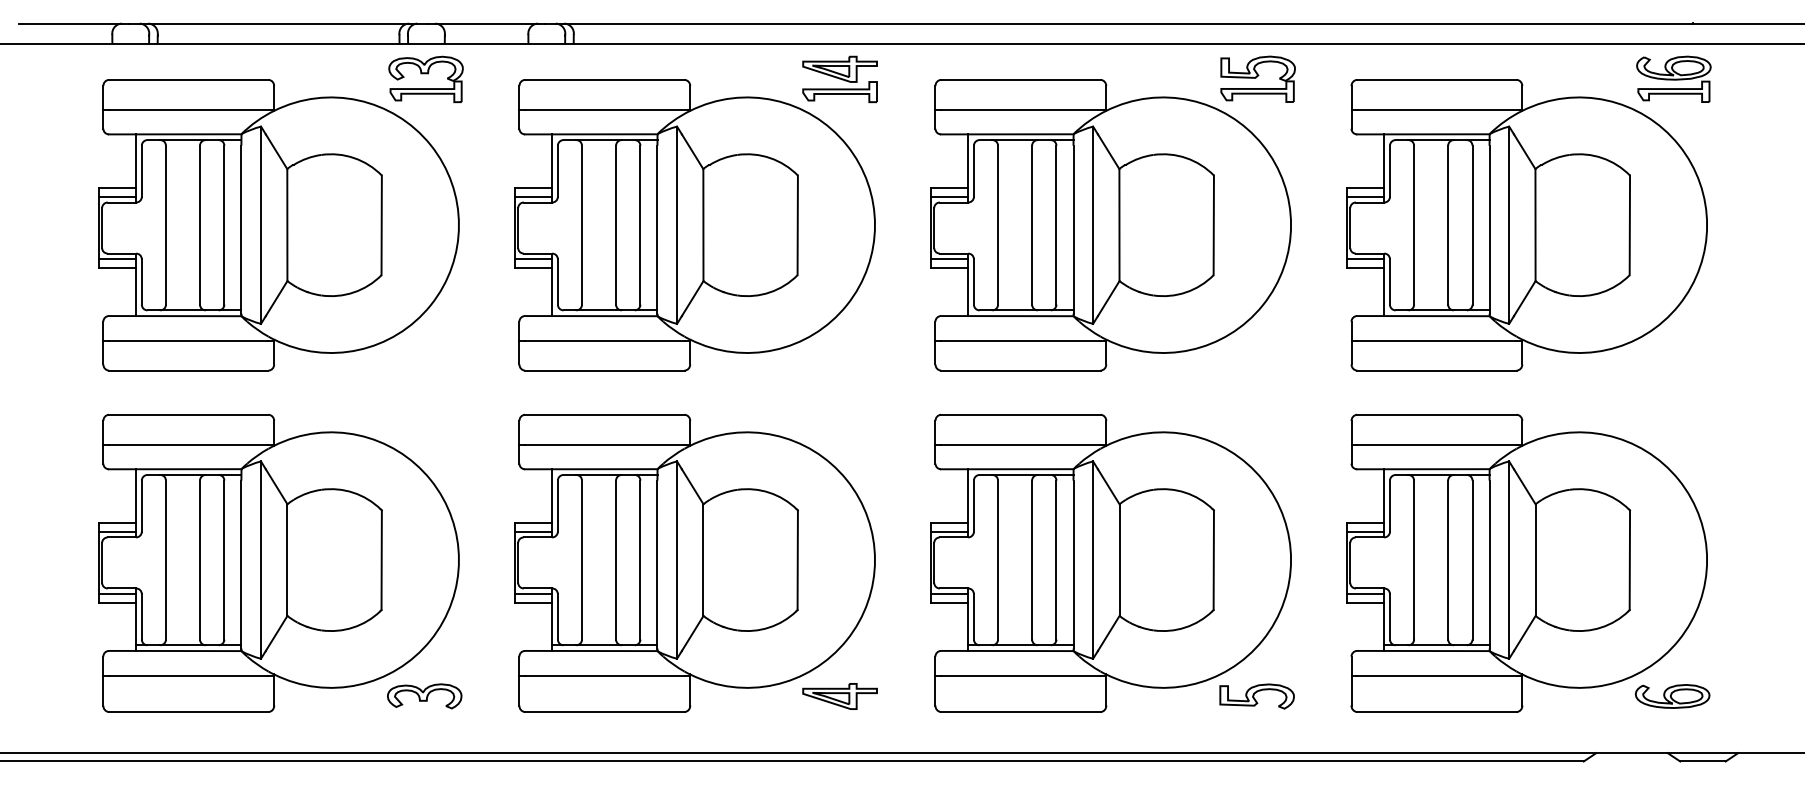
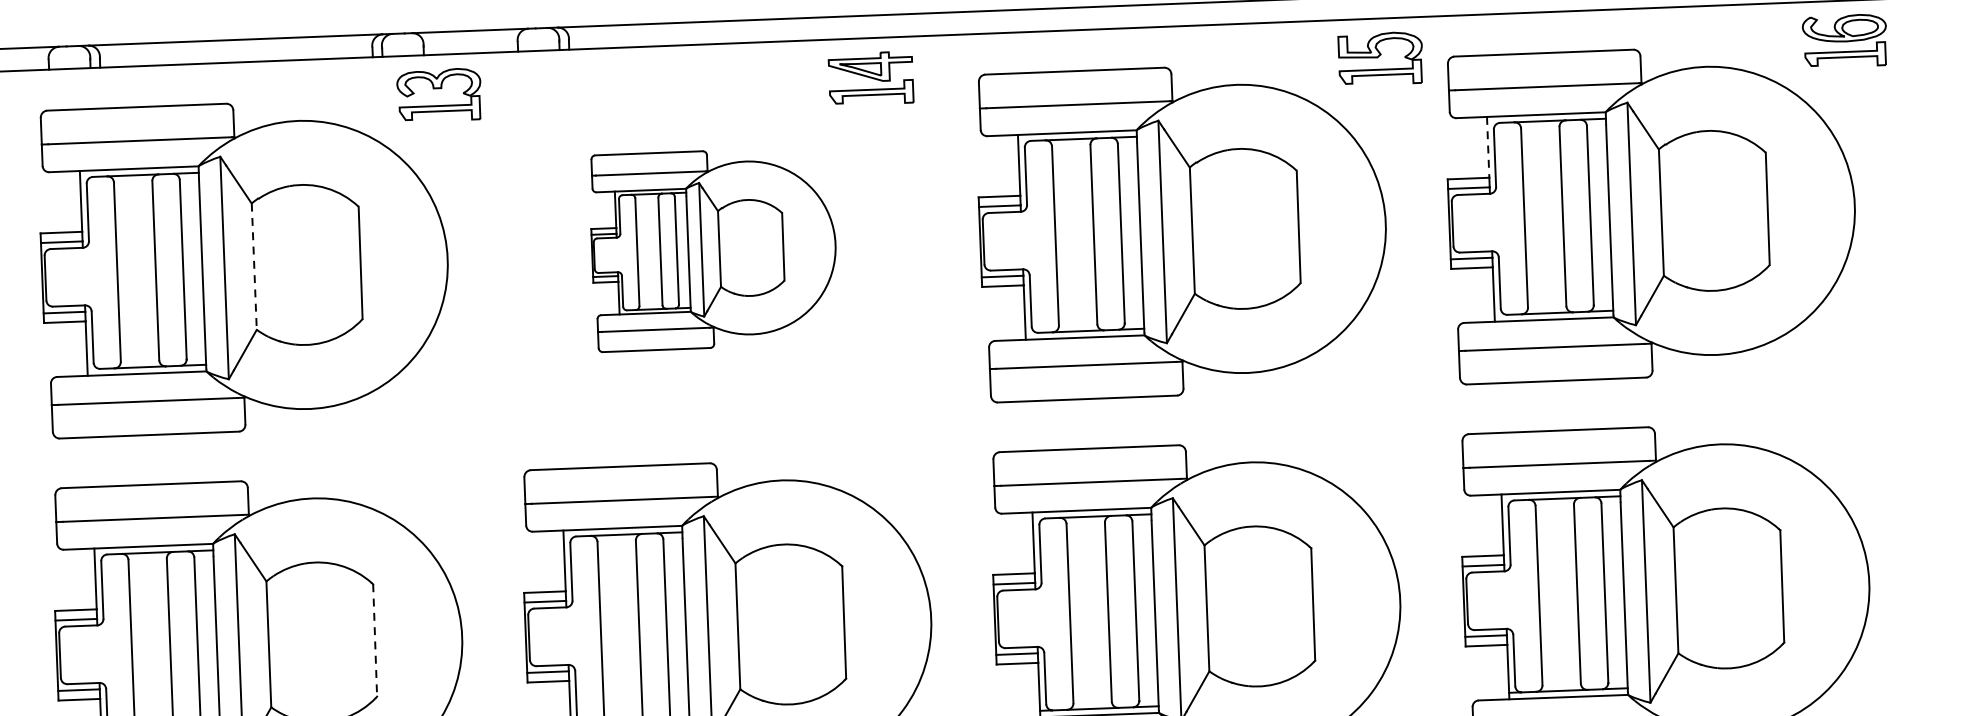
part: (1257, 78) -> (1379, 57), moved
part: (1673, 78) -> (1844, 40), moved
part: (425, 79) -> (438, 95), moved
line: (1384, 161) -> (1488, 147), solid -> dashed
line: (287, 225) -> (254, 267), solid -> dashed
part: (694, 225) -> (713, 249), size x0.6
line: (381, 560) -> (374, 640), solid -> dashed

